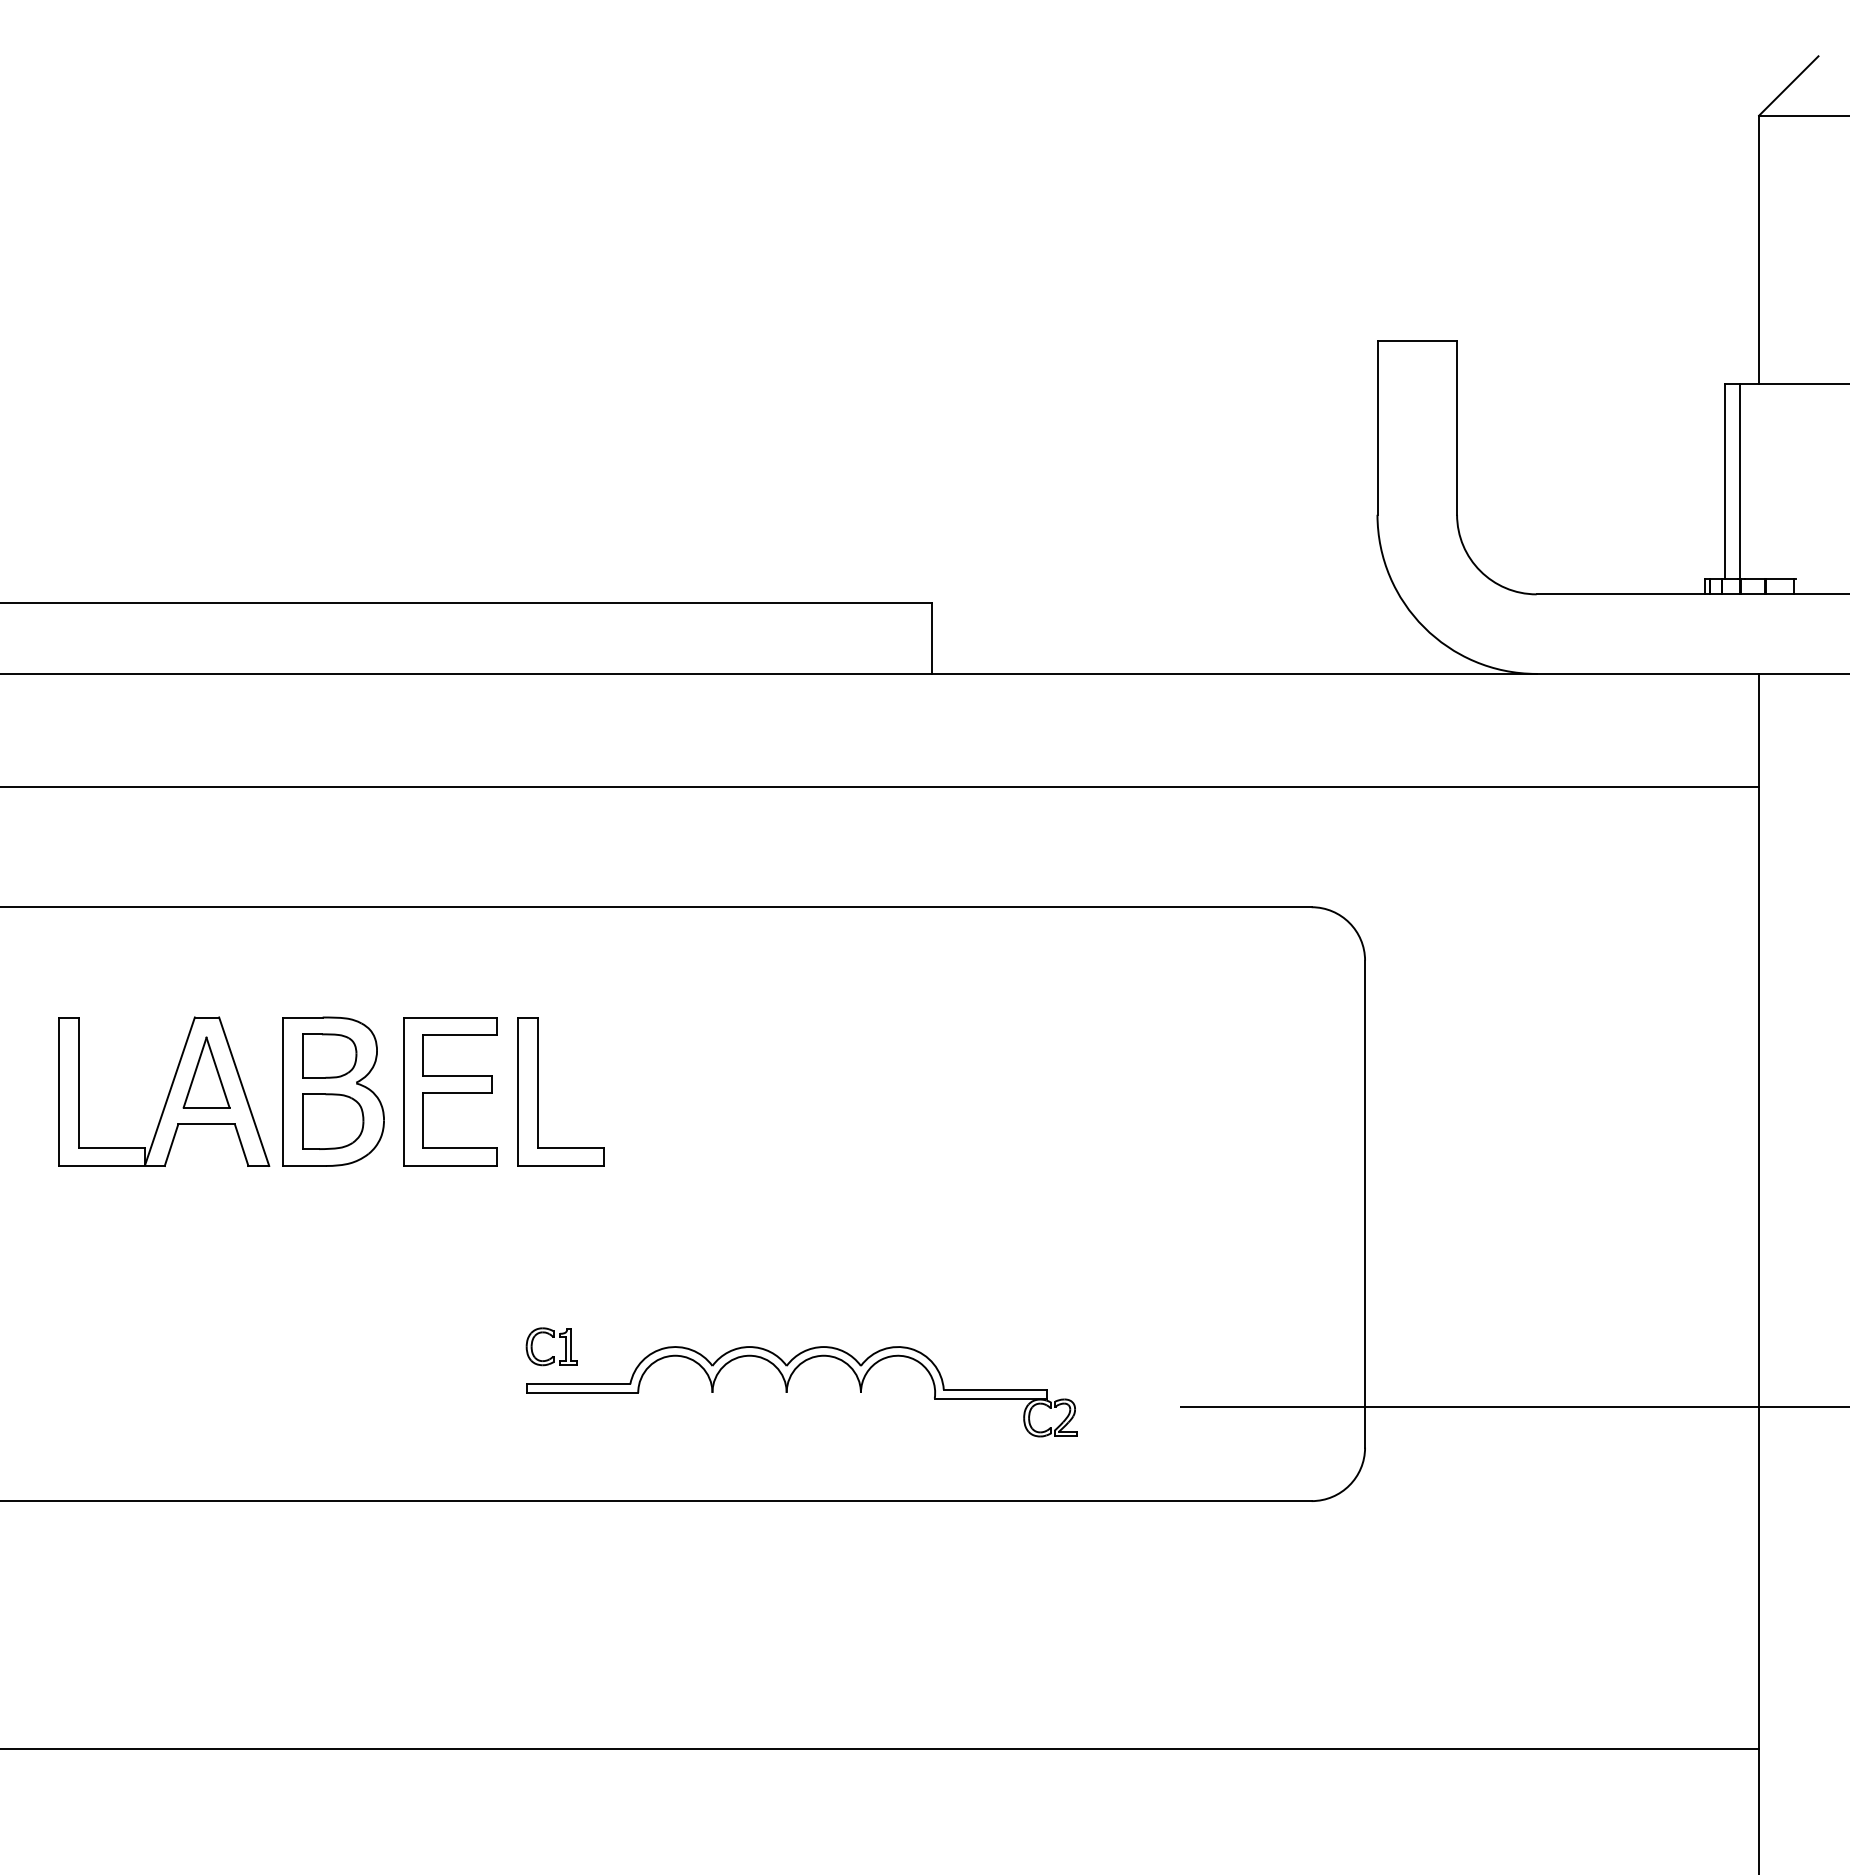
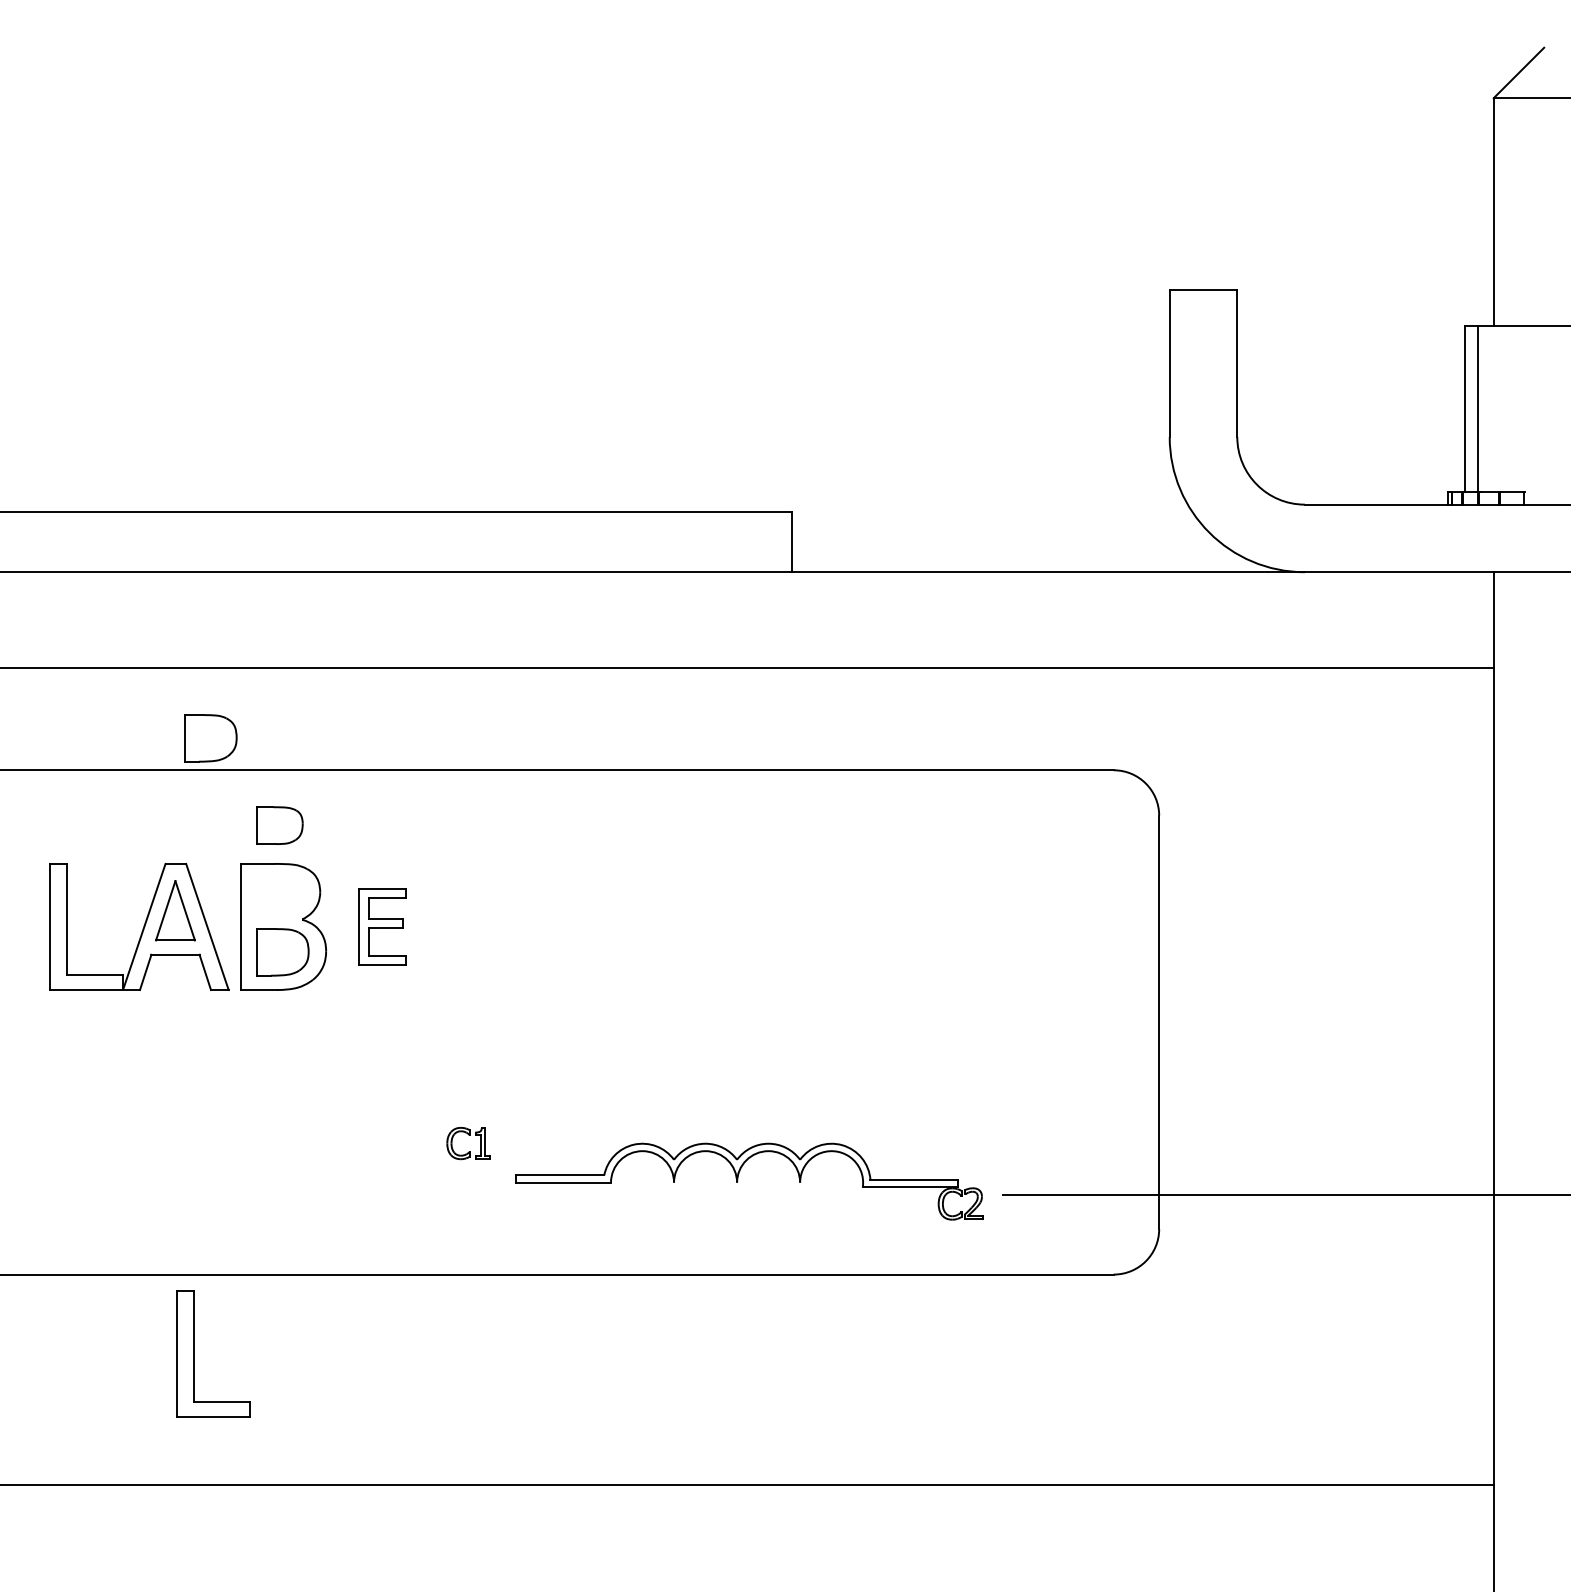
part: (247, 869) -> (210, 738), added
part: (329, 1055) -> (279, 825), moved
part: (450, 1091) -> (382, 926), size x0.6
part: (538, 1091) -> (194, 1353), moved
part: (788, 1390) -> (738, 1180), moved

